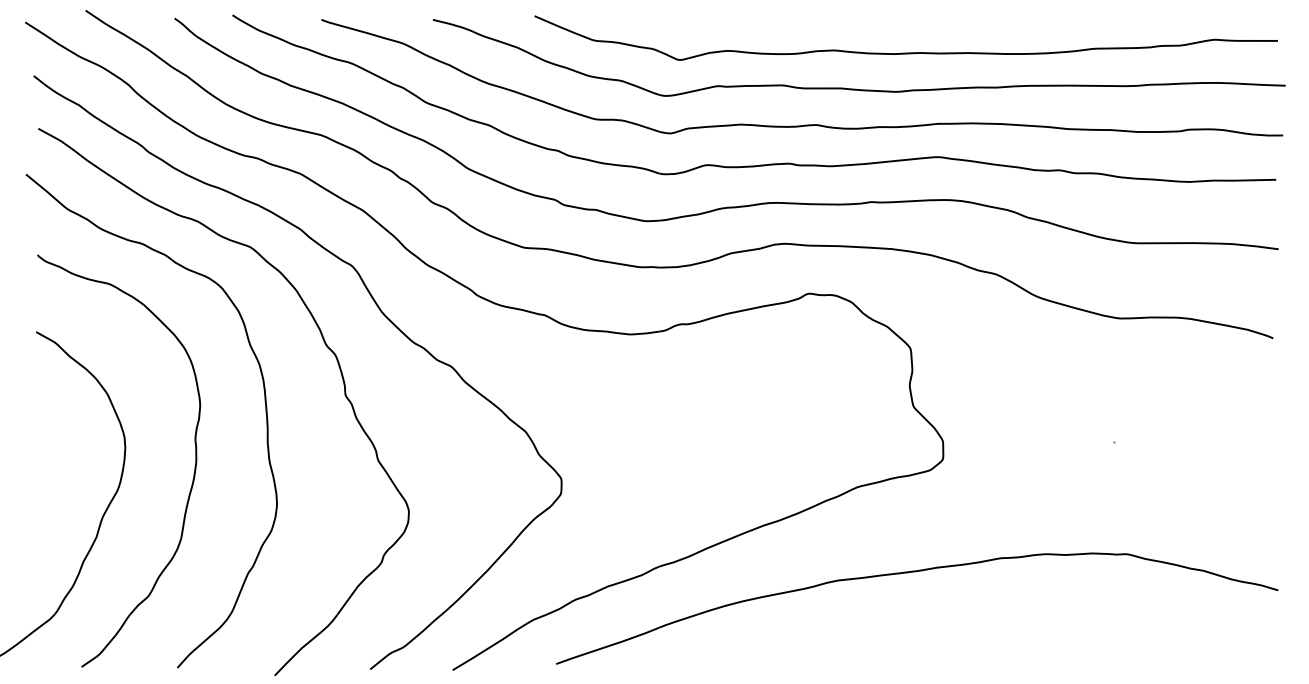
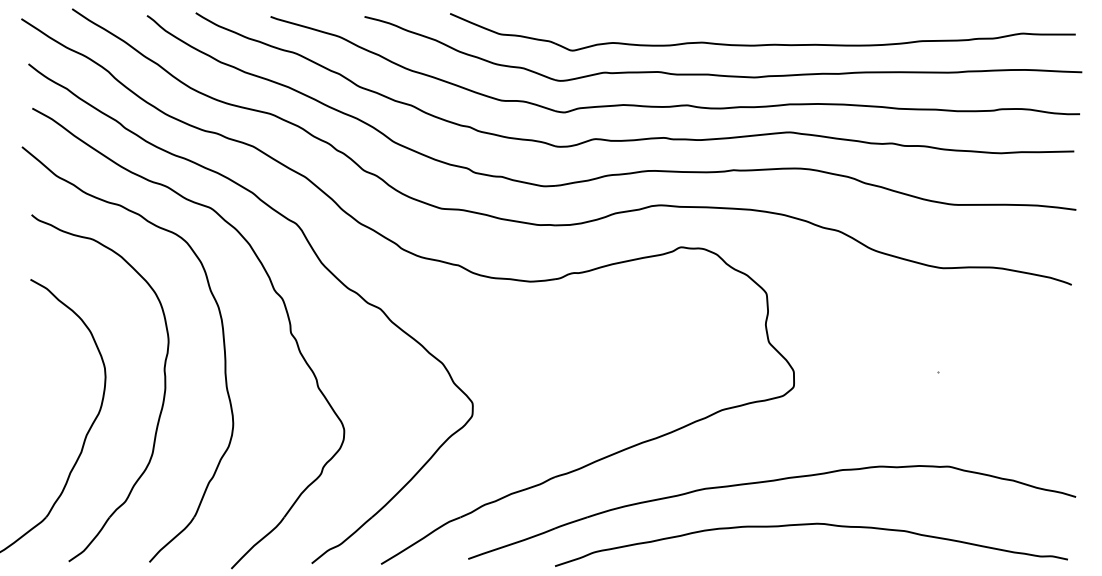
curve: (960, 624) -> (808, 525), added

